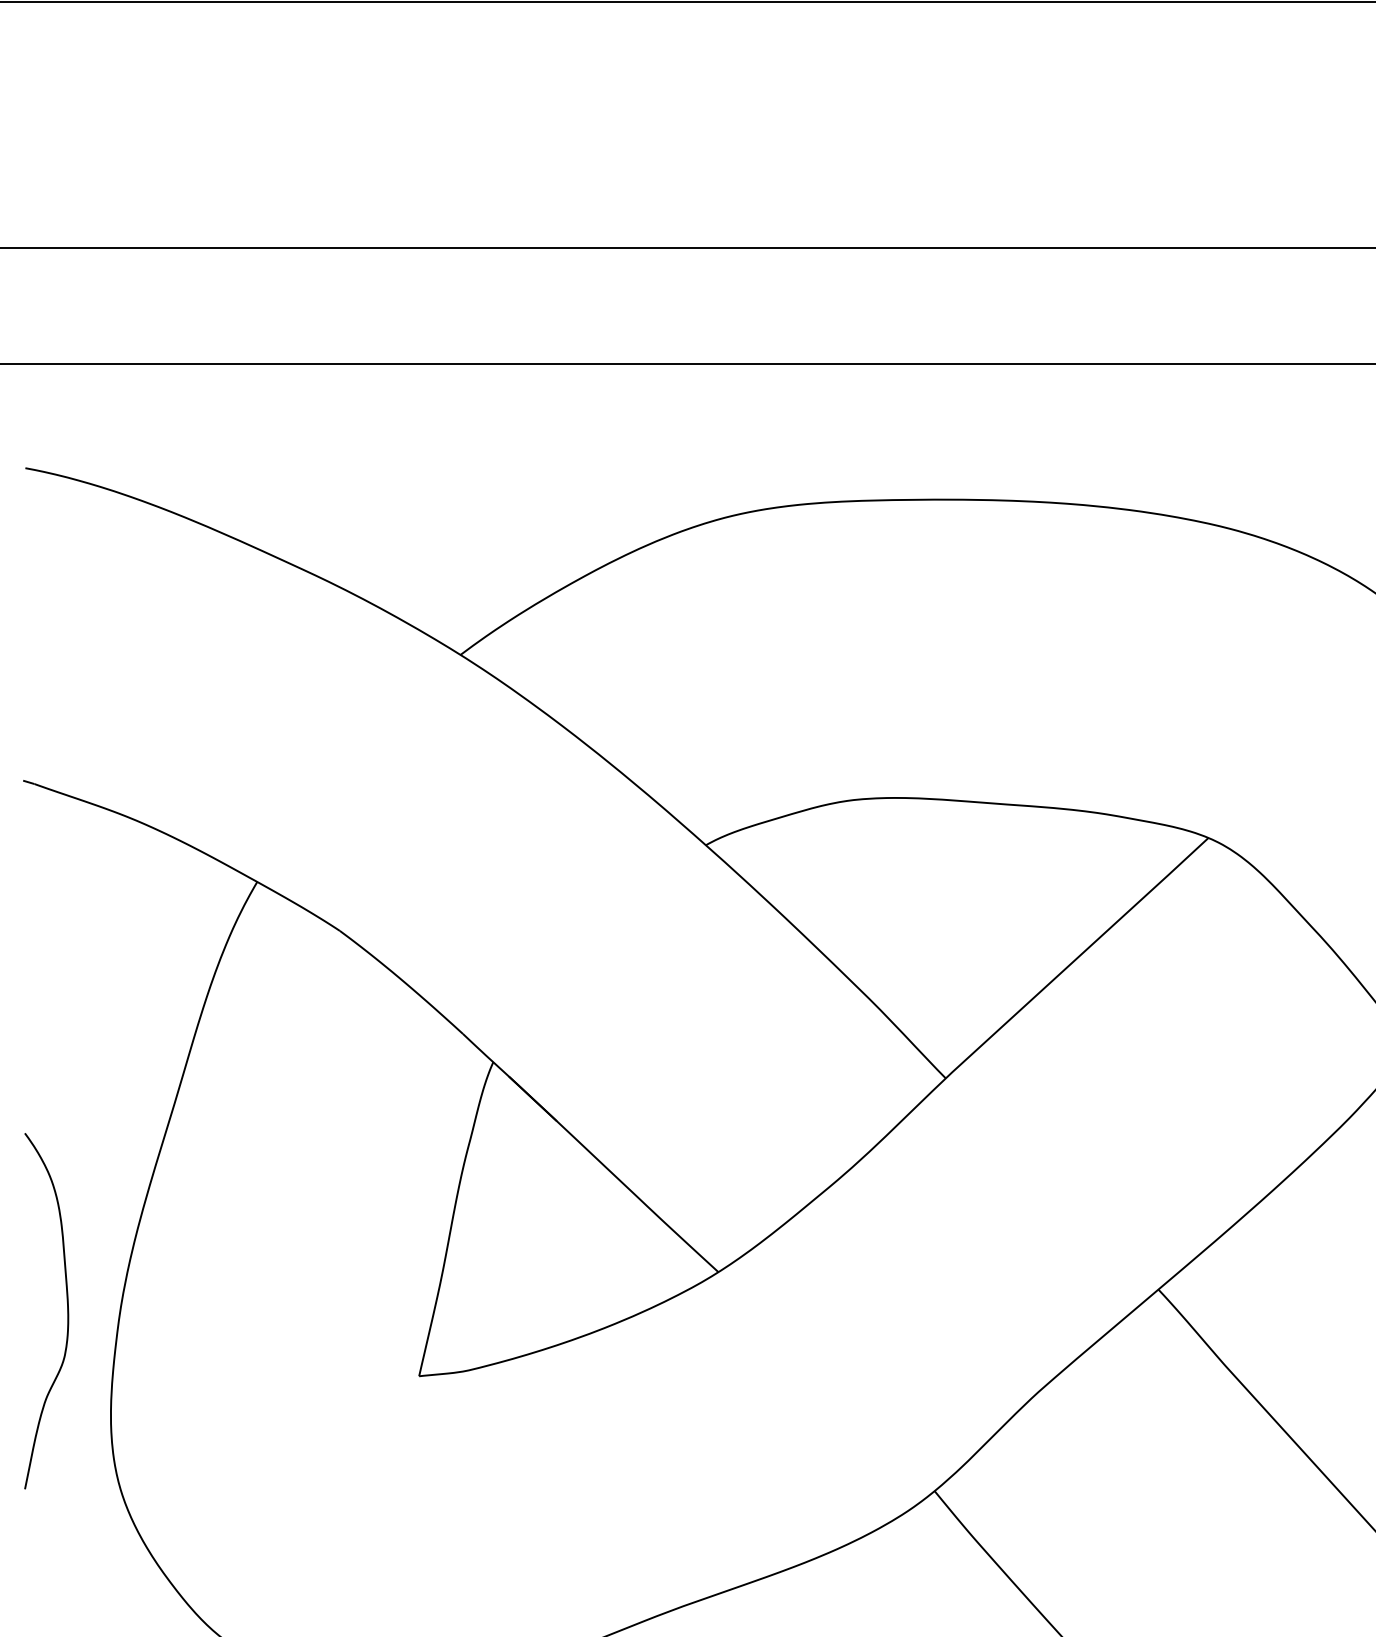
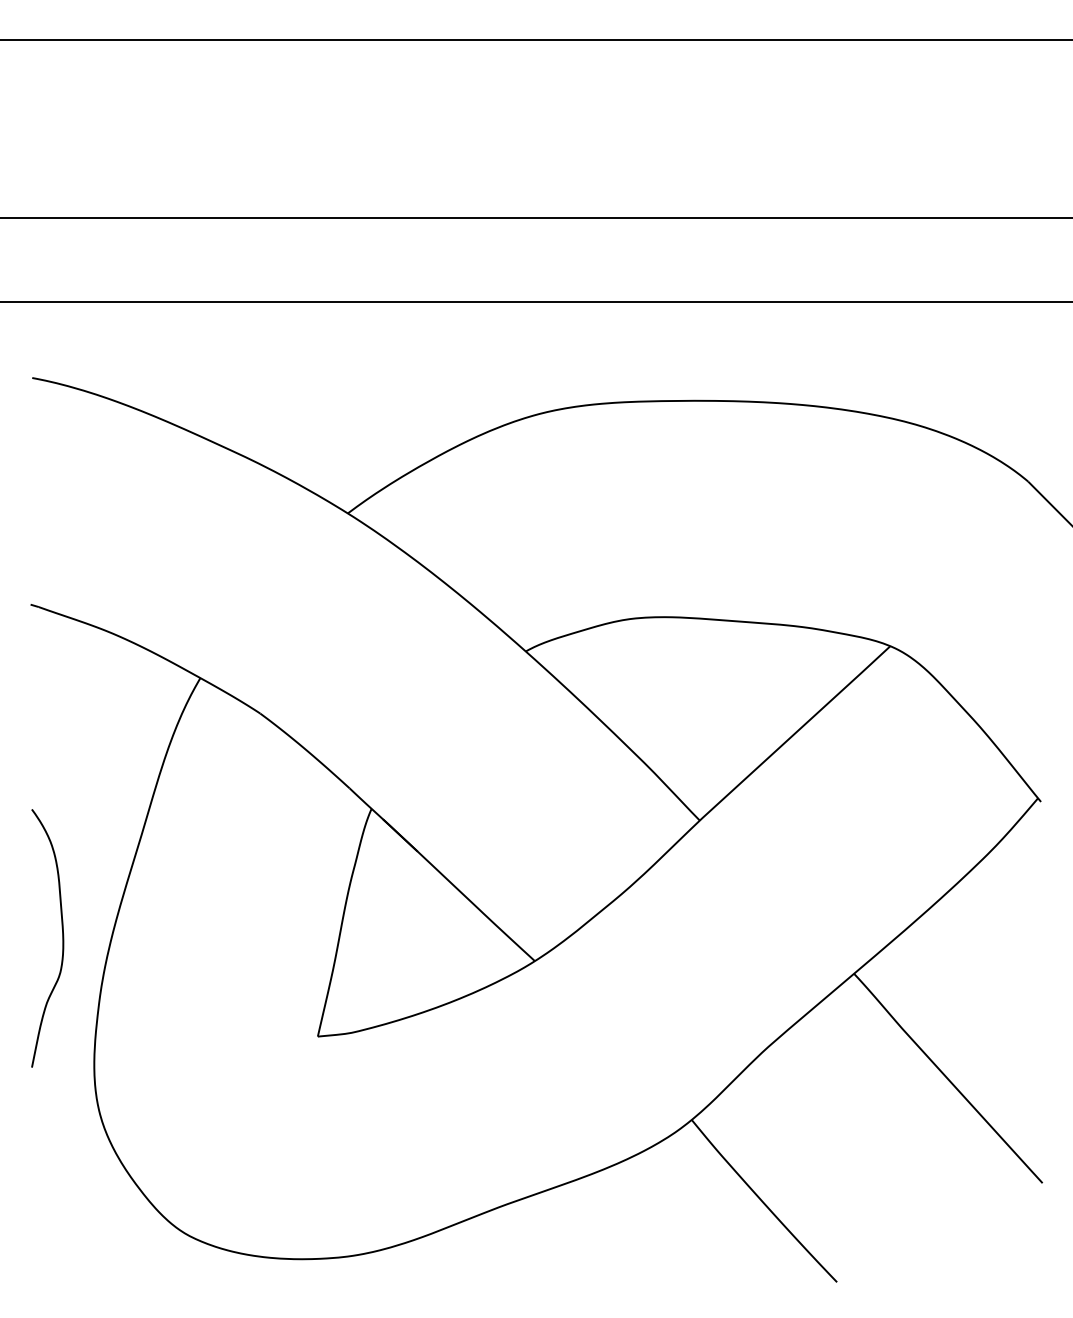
curve: (67, 1311) -> (62, 938), moved

